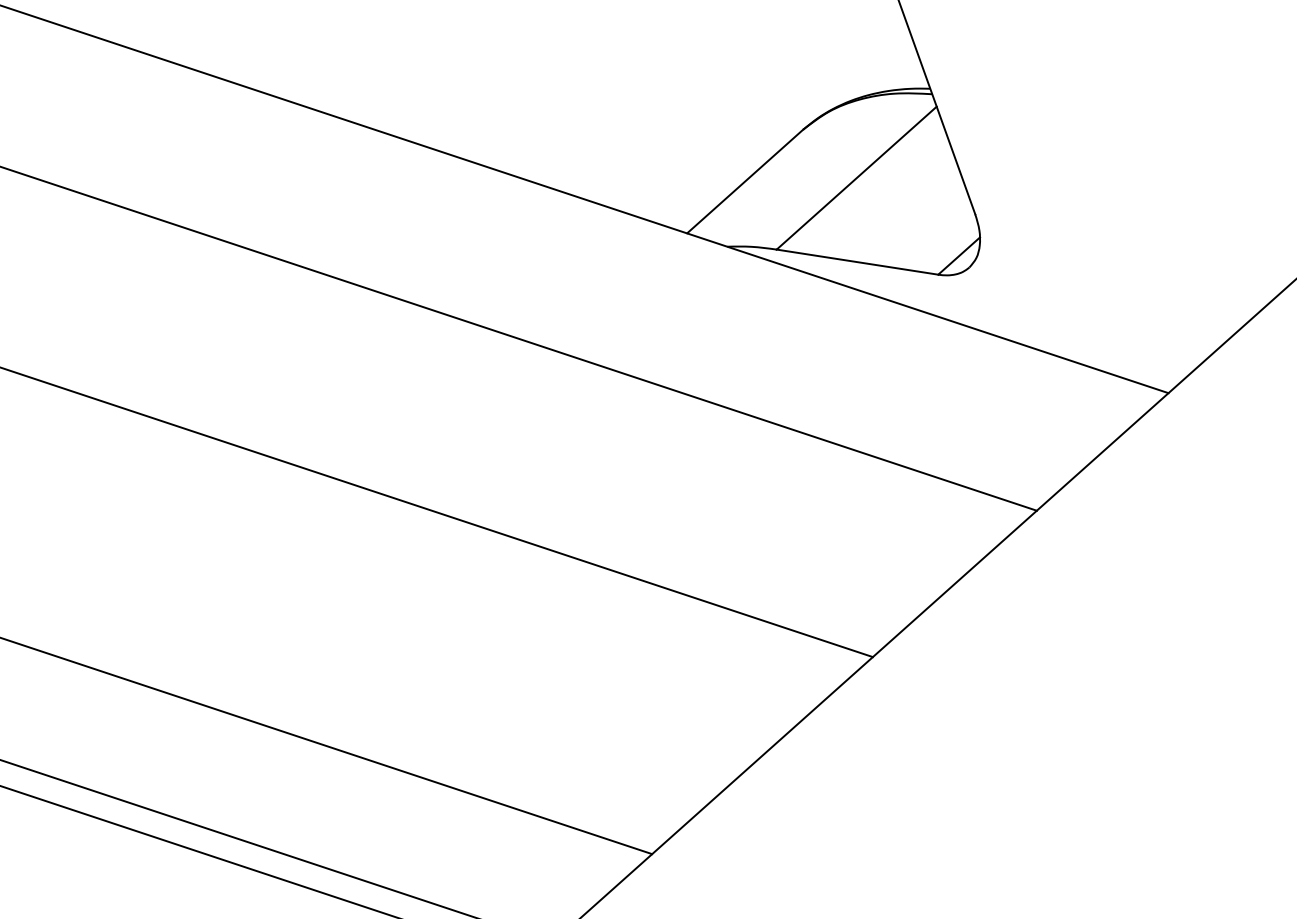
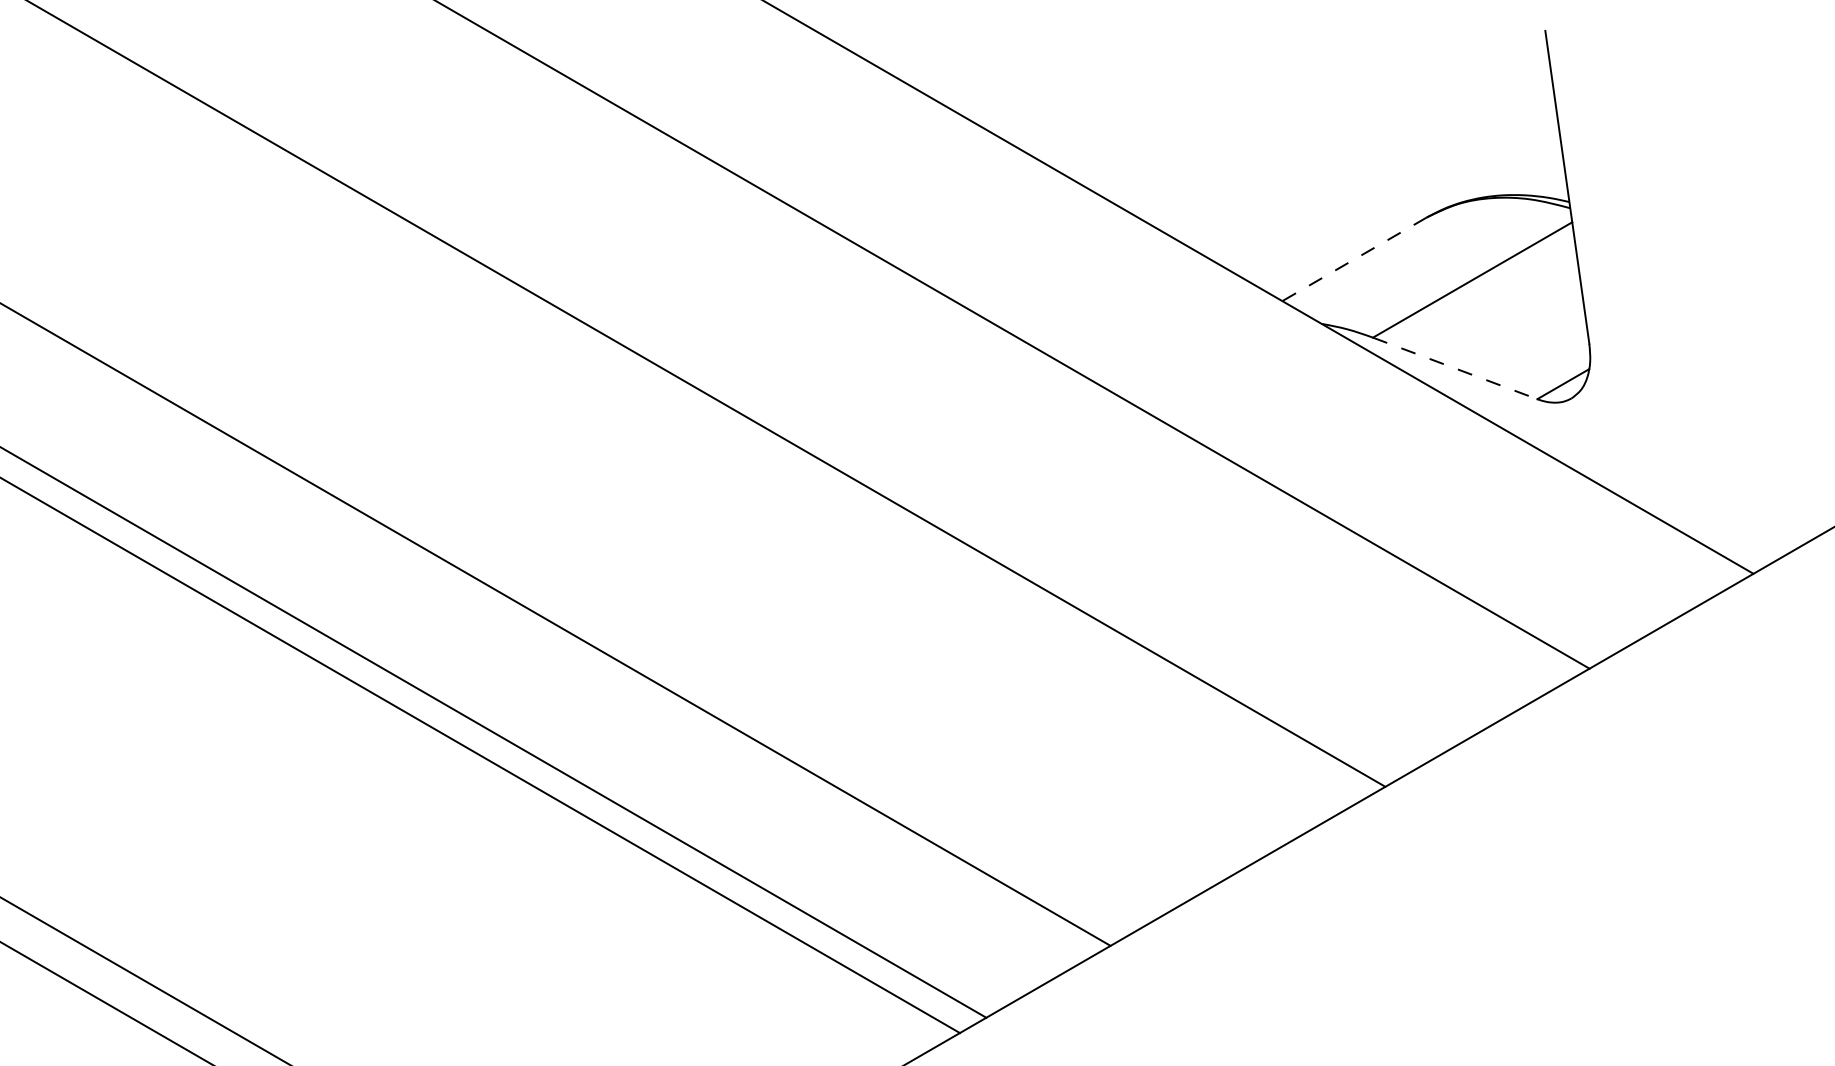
line: (745, 181) -> (1354, 259), solid -> dashed
line: (857, 262) -> (1455, 368), solid -> dashed

